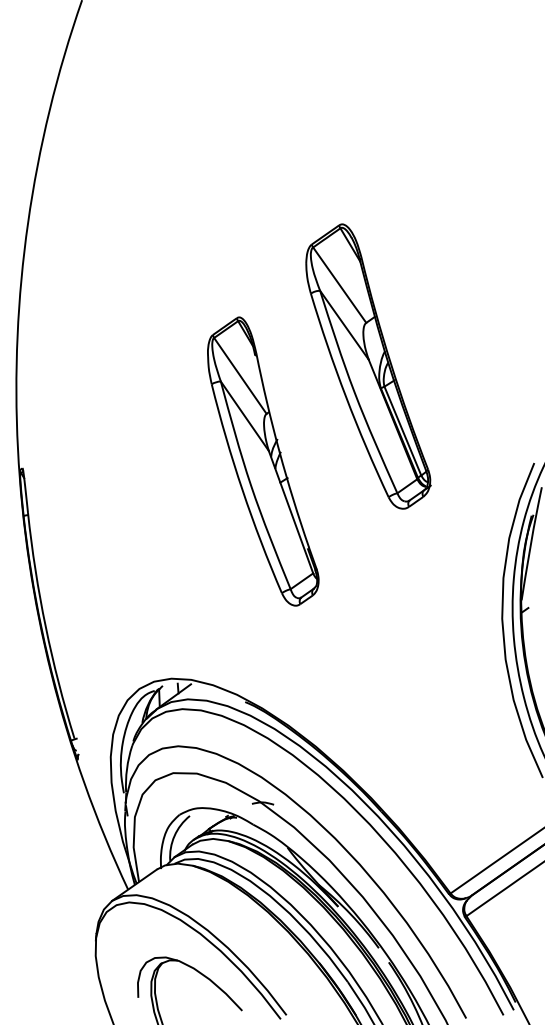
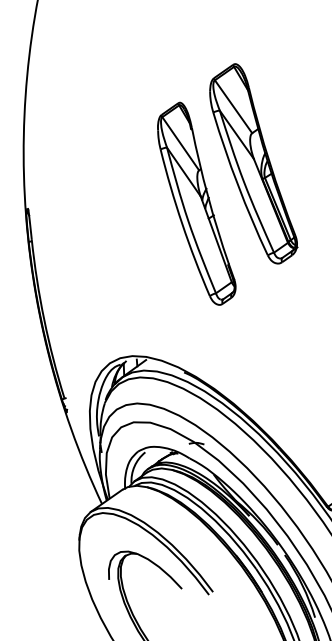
part: (368, 366) -> (253, 163), moved

